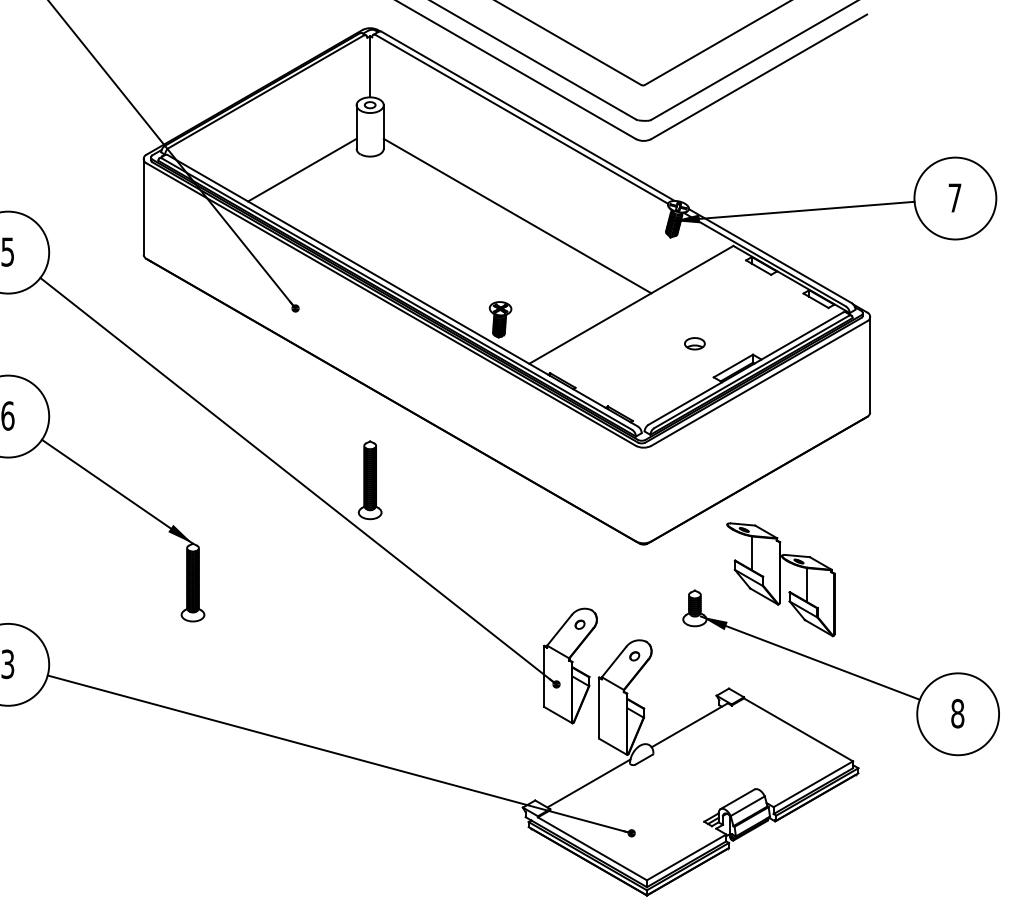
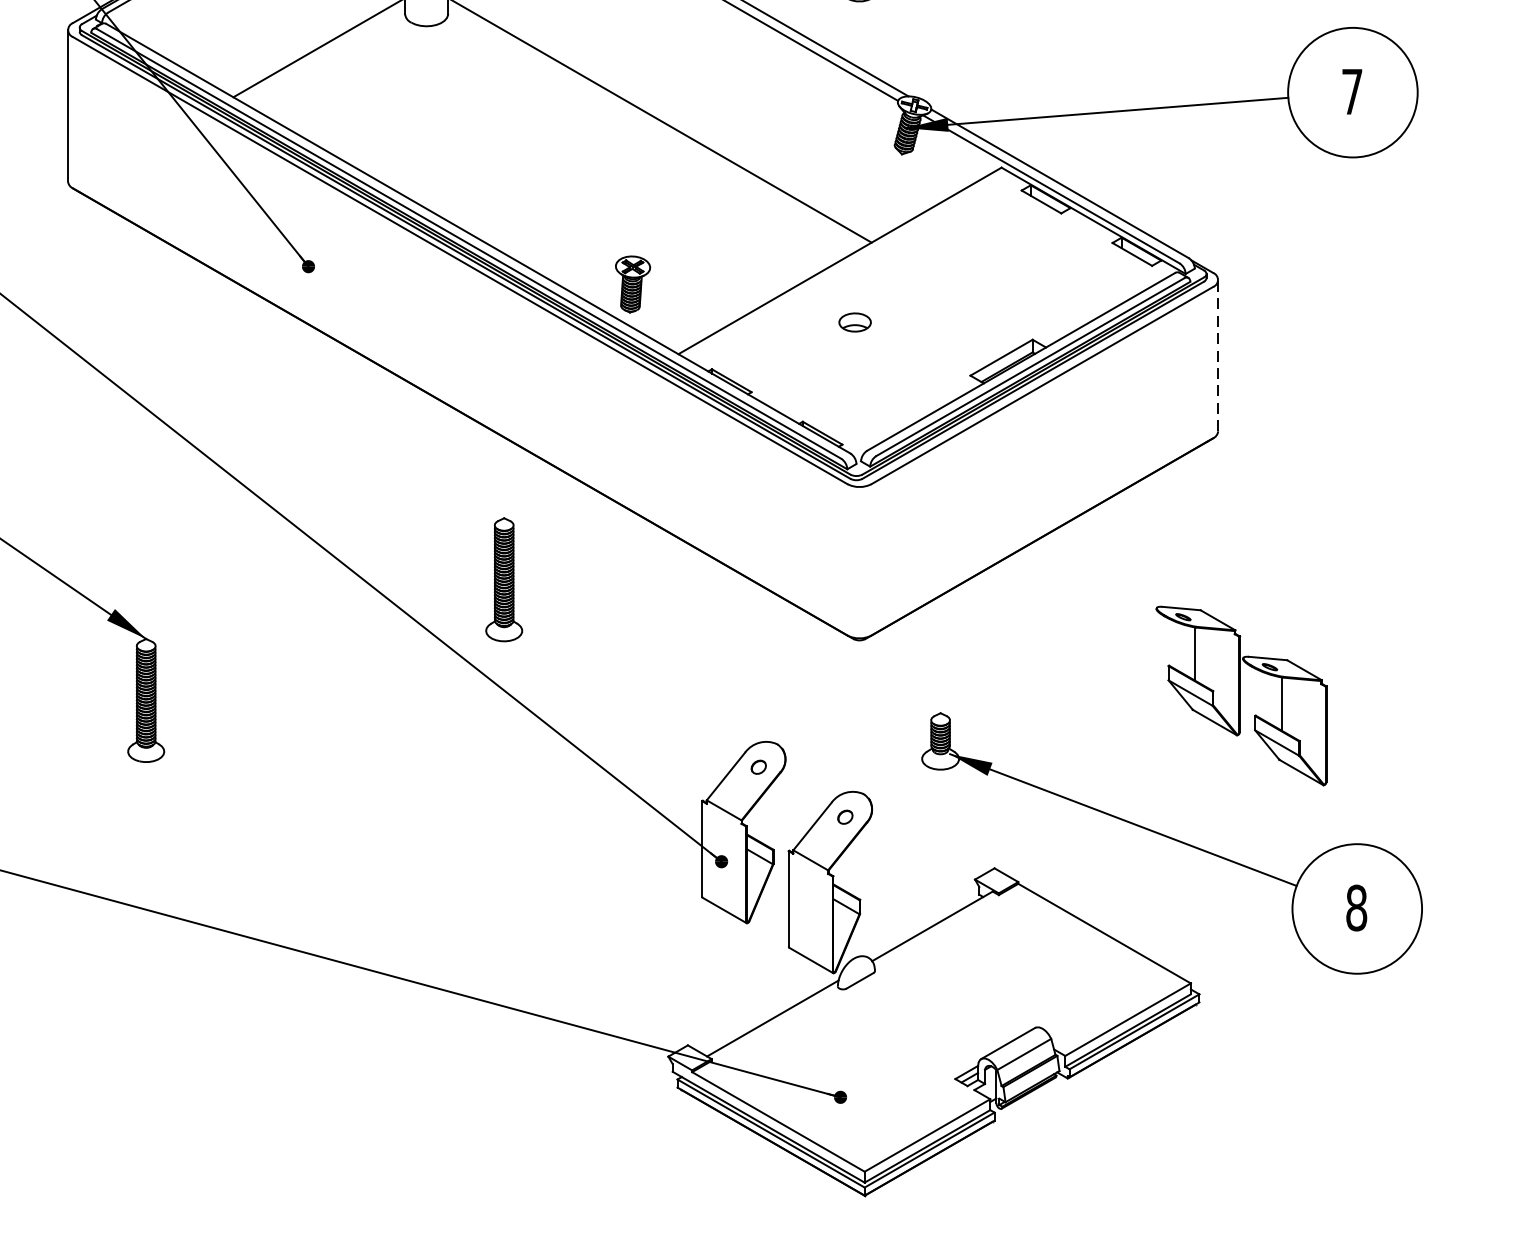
part: (694, 343) -> (854, 322), moved
line: (870, 364) -> (1218, 355), solid -> dashed
part: (369, 480) -> (503, 580), moved
part: (780, 579) -> (1240, 695), moved

